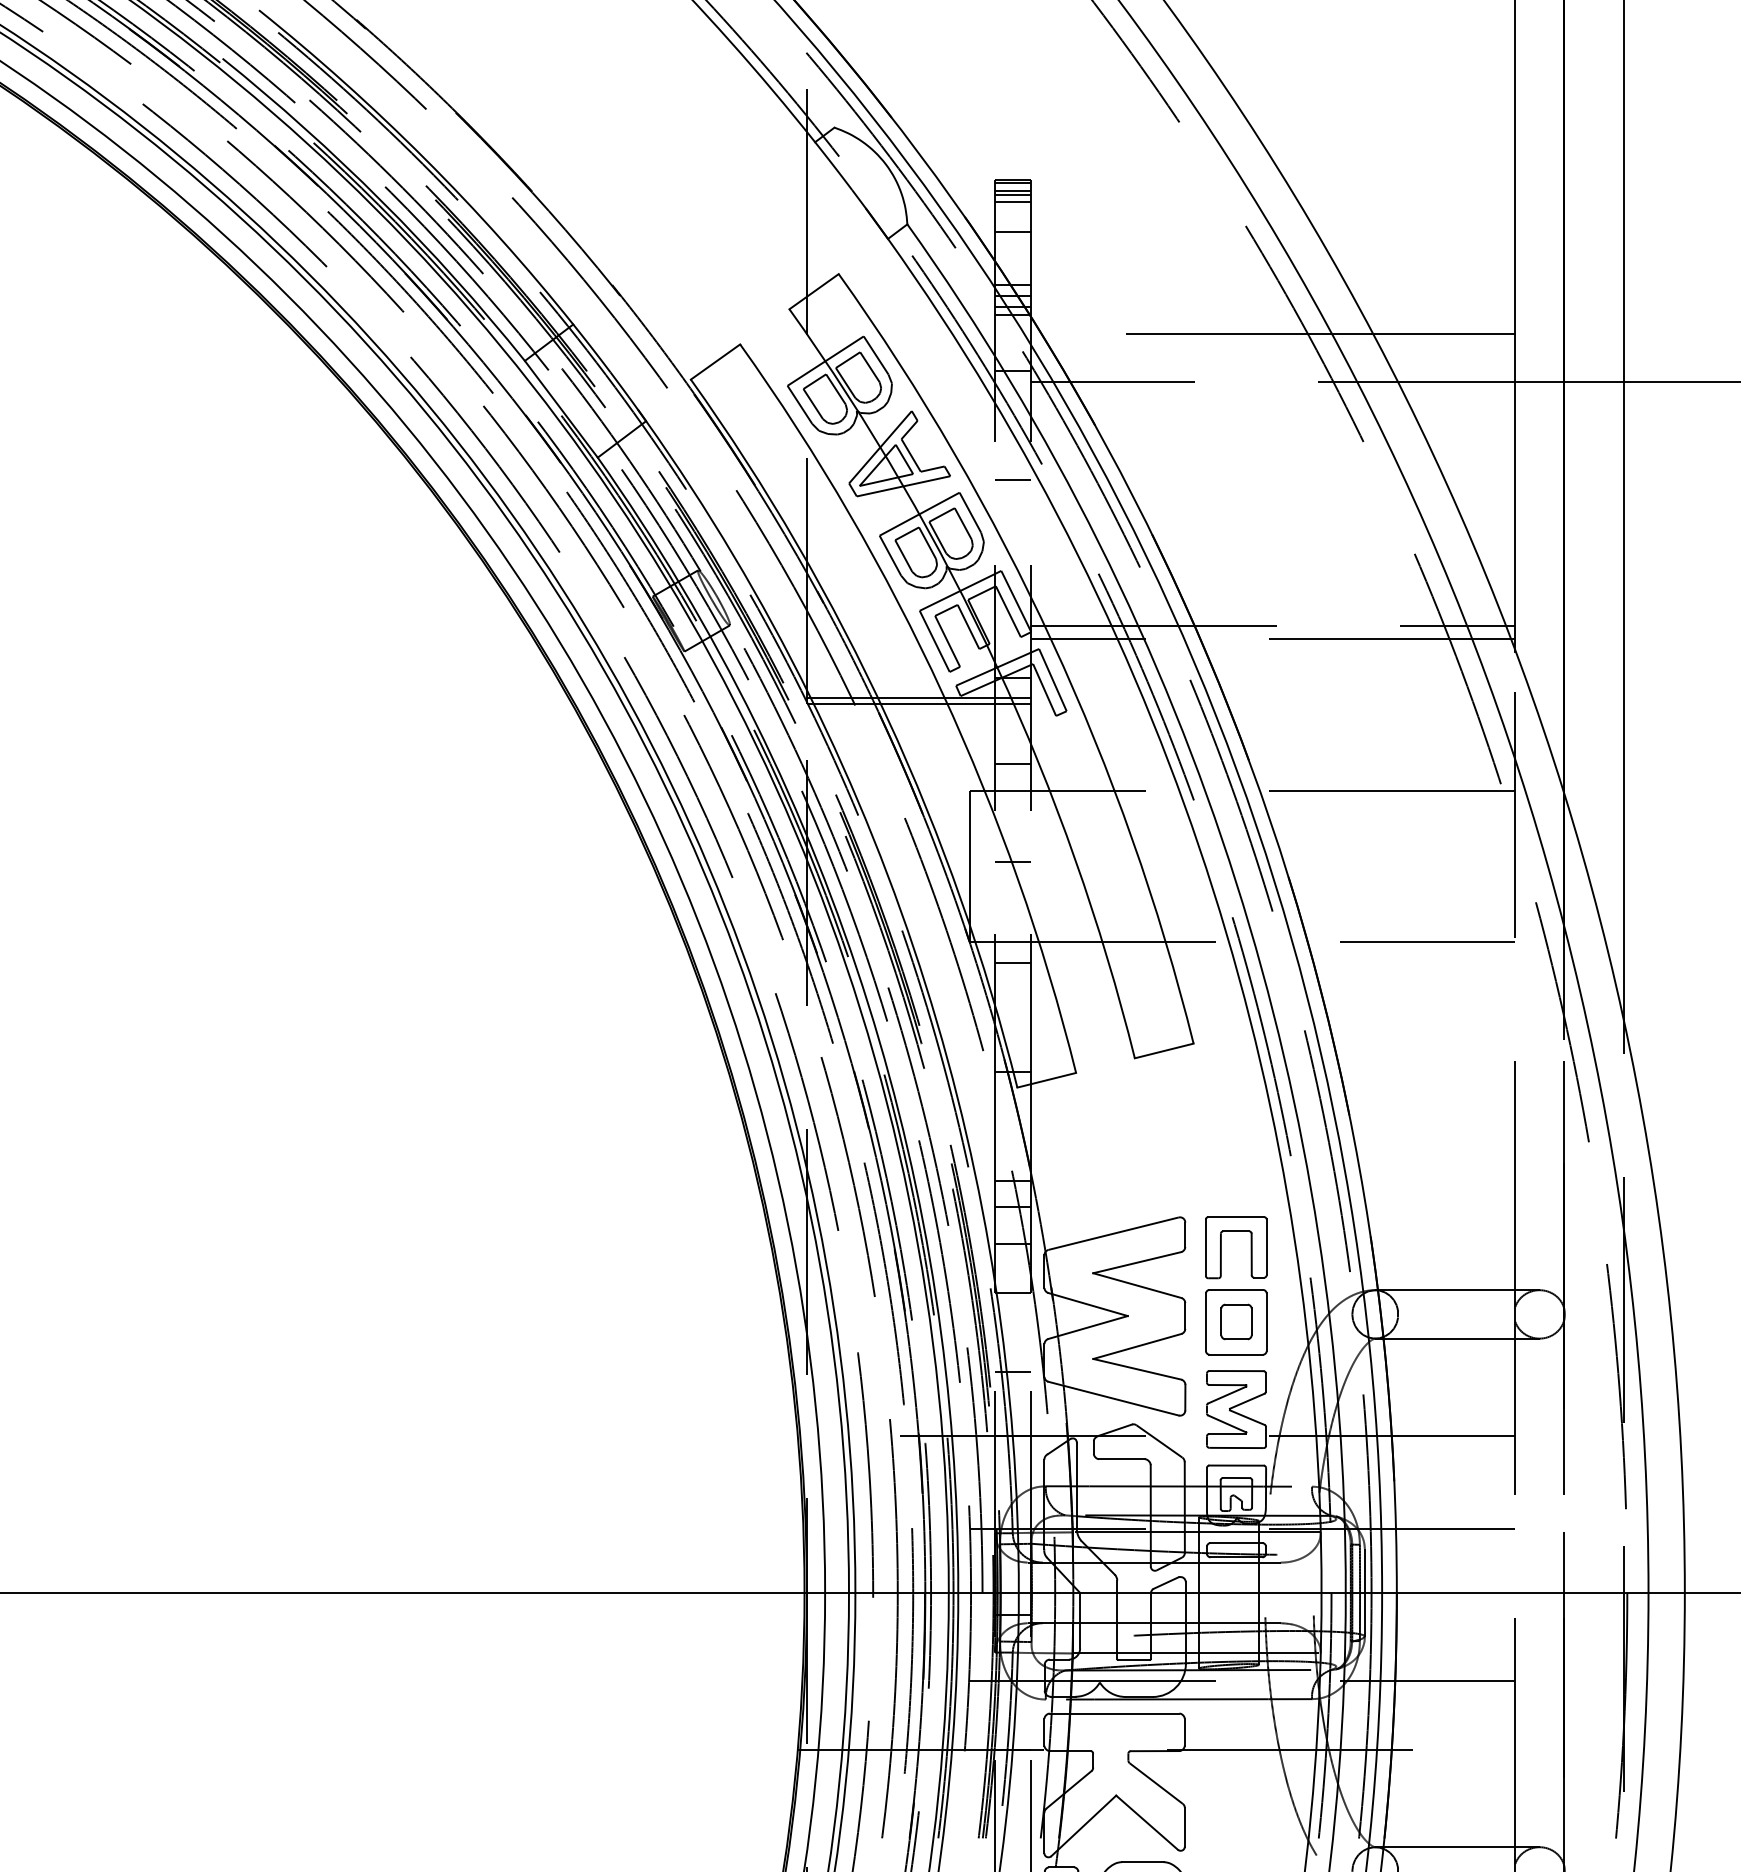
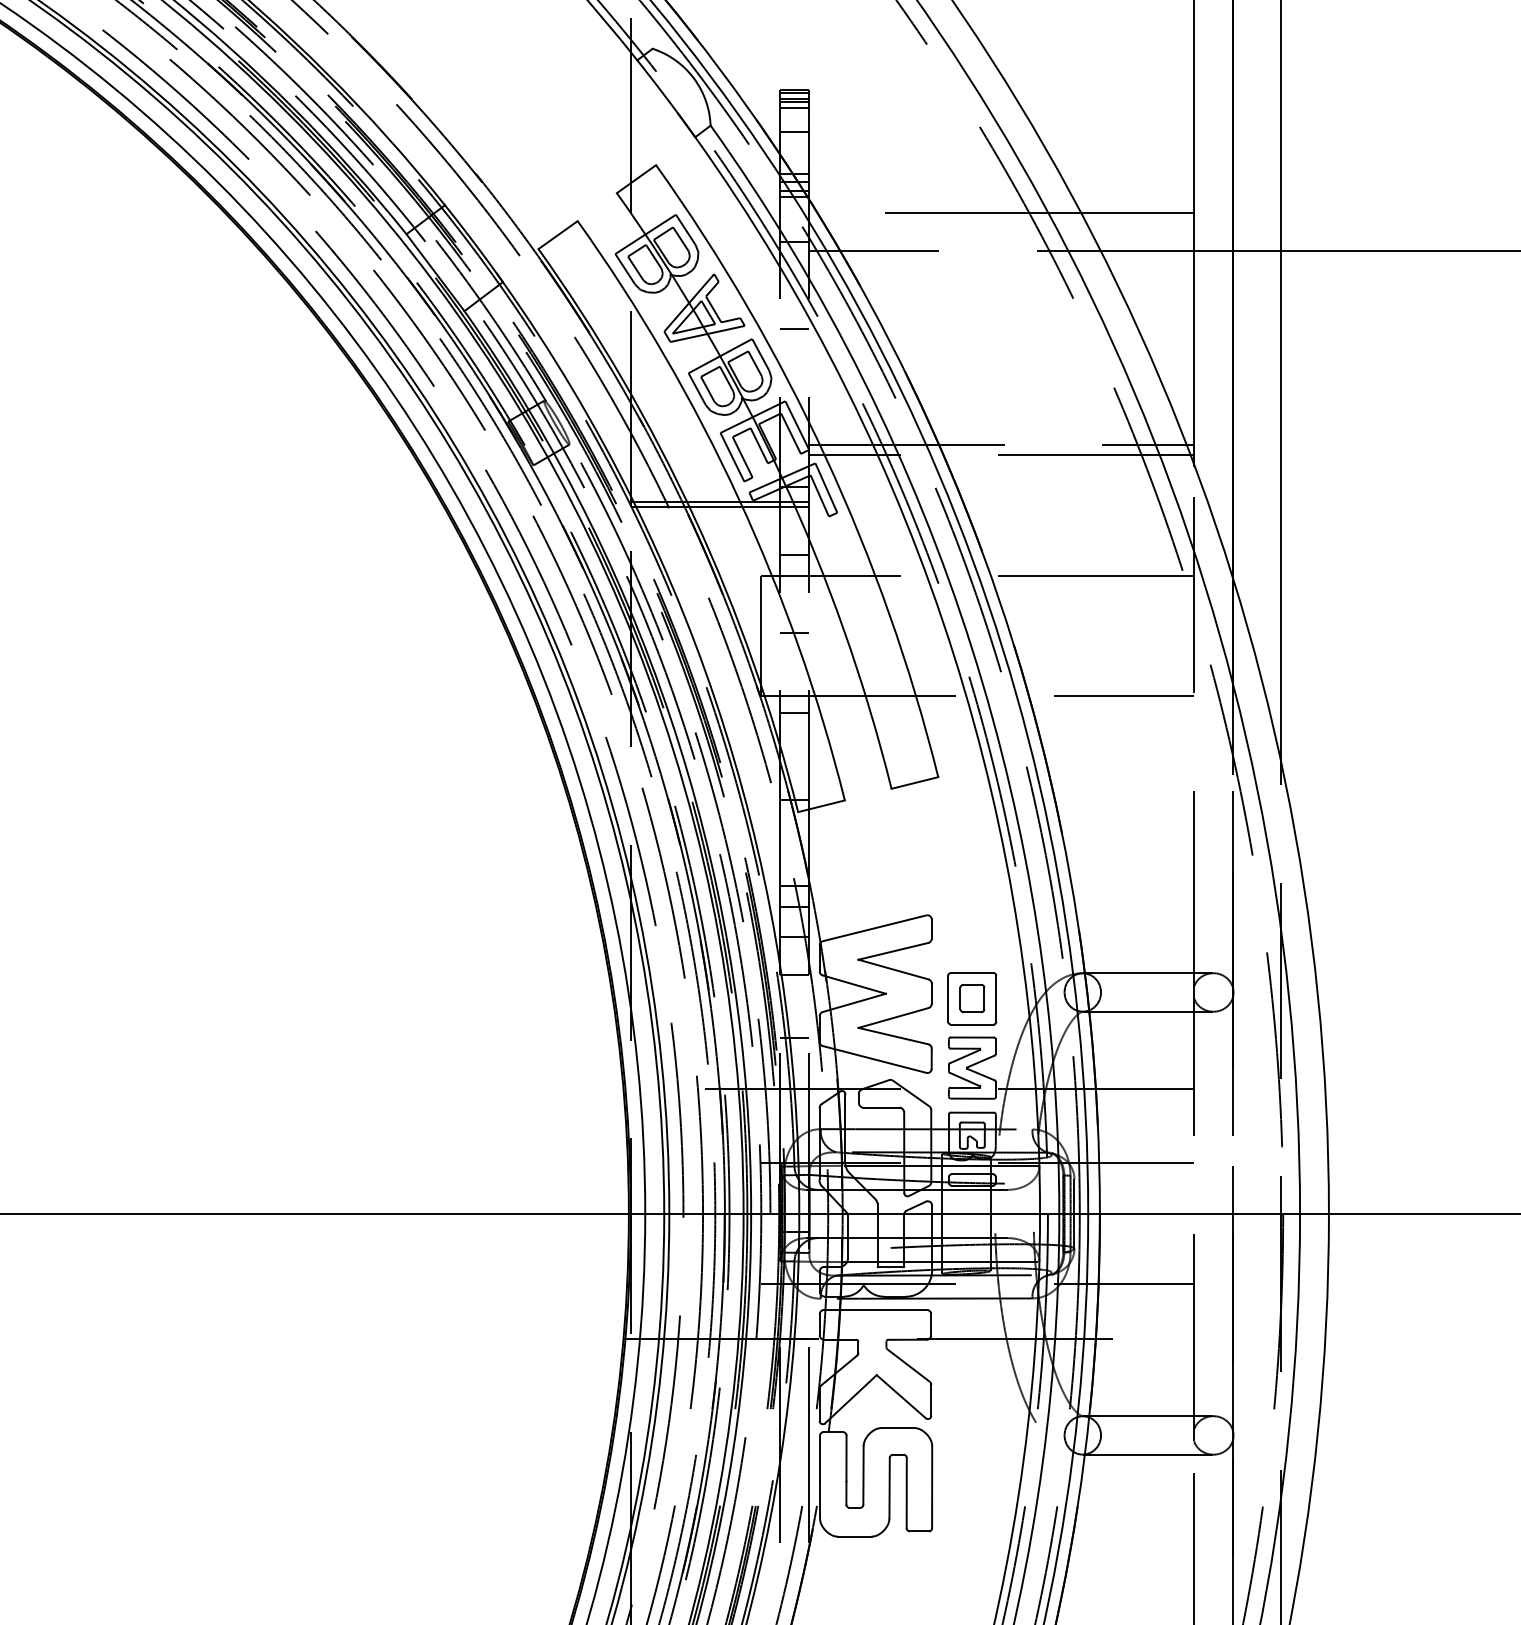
part: (1250, 1247) -> (983, 939), removed

